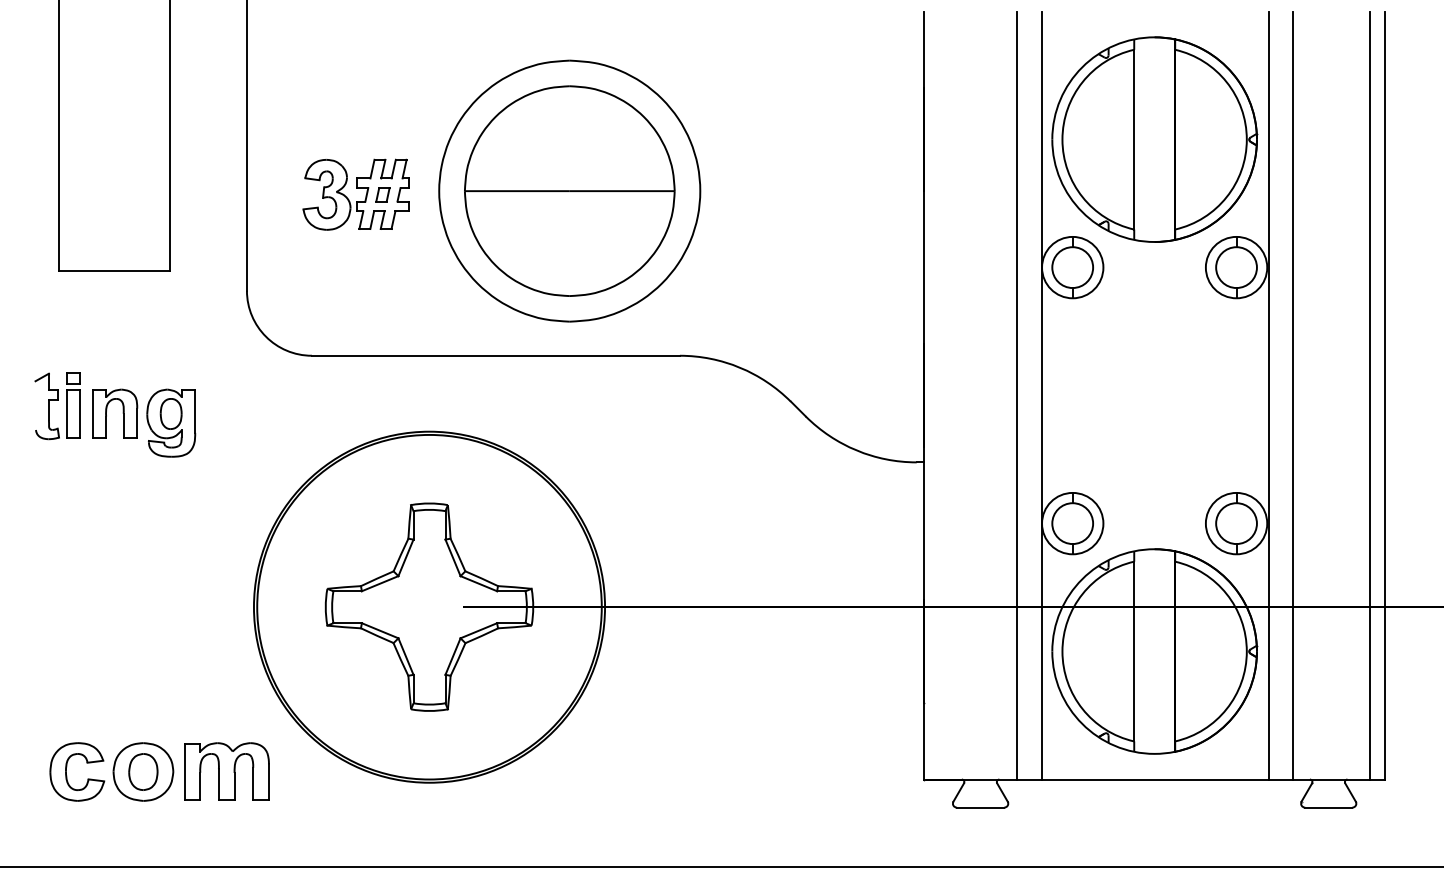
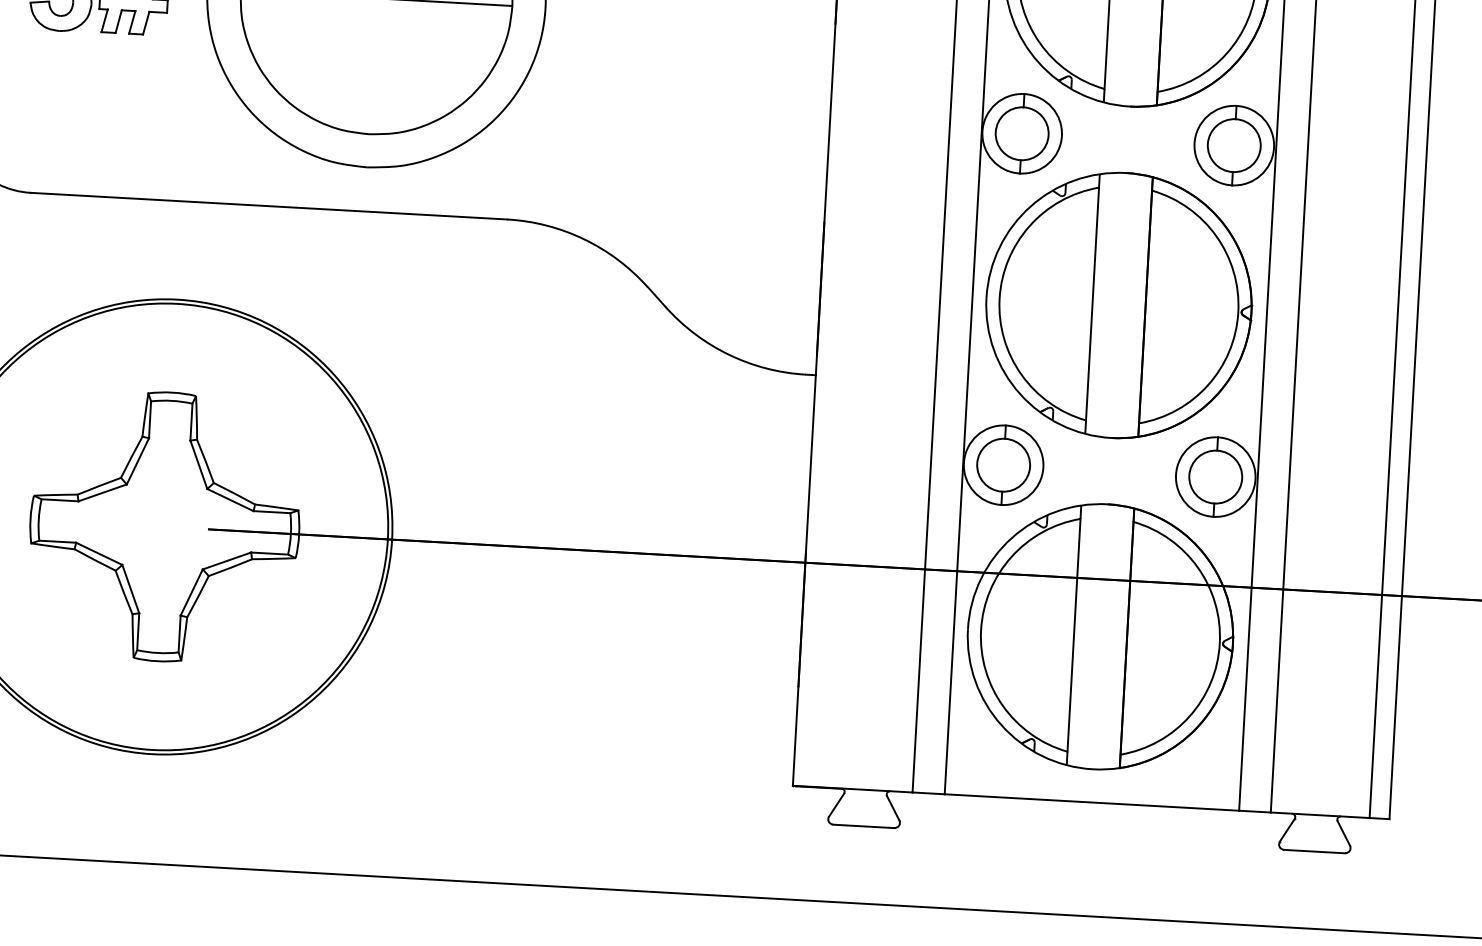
part: (1154, 395) -> (1118, 305), added

